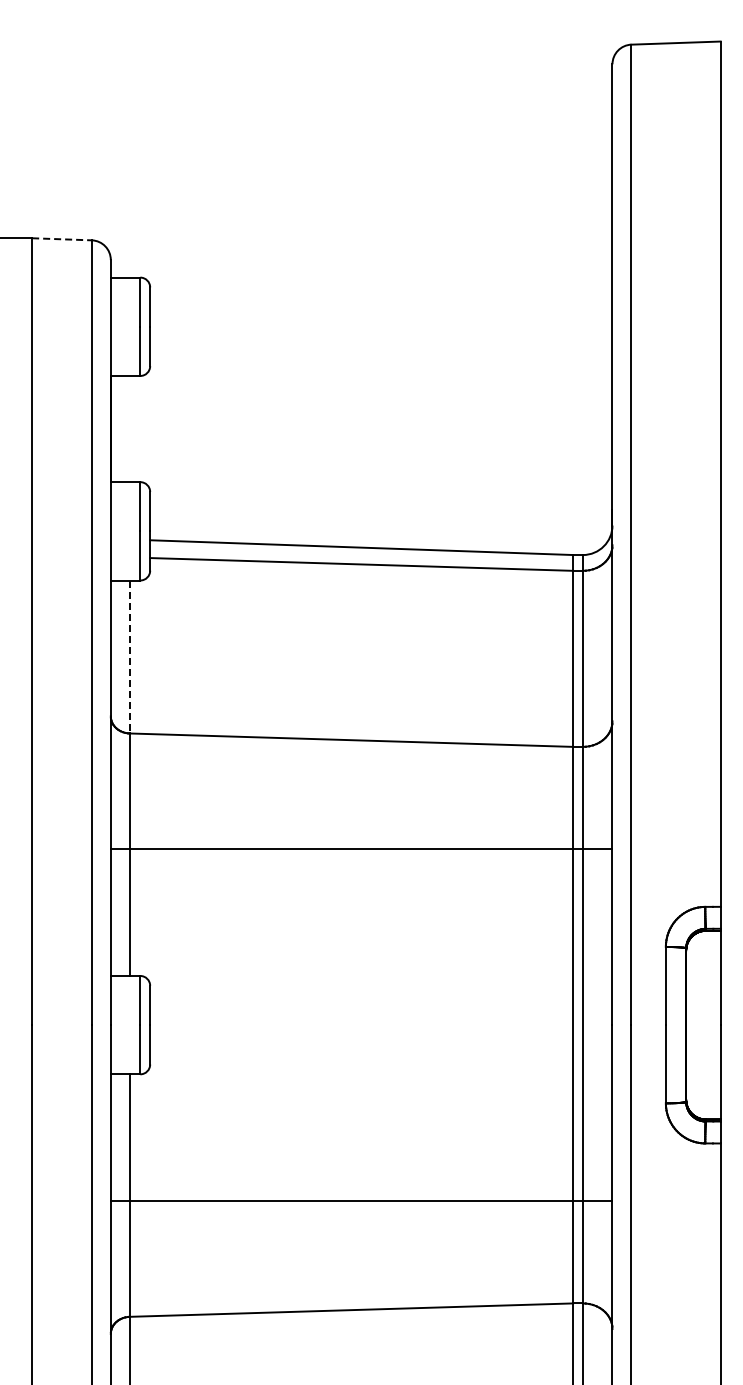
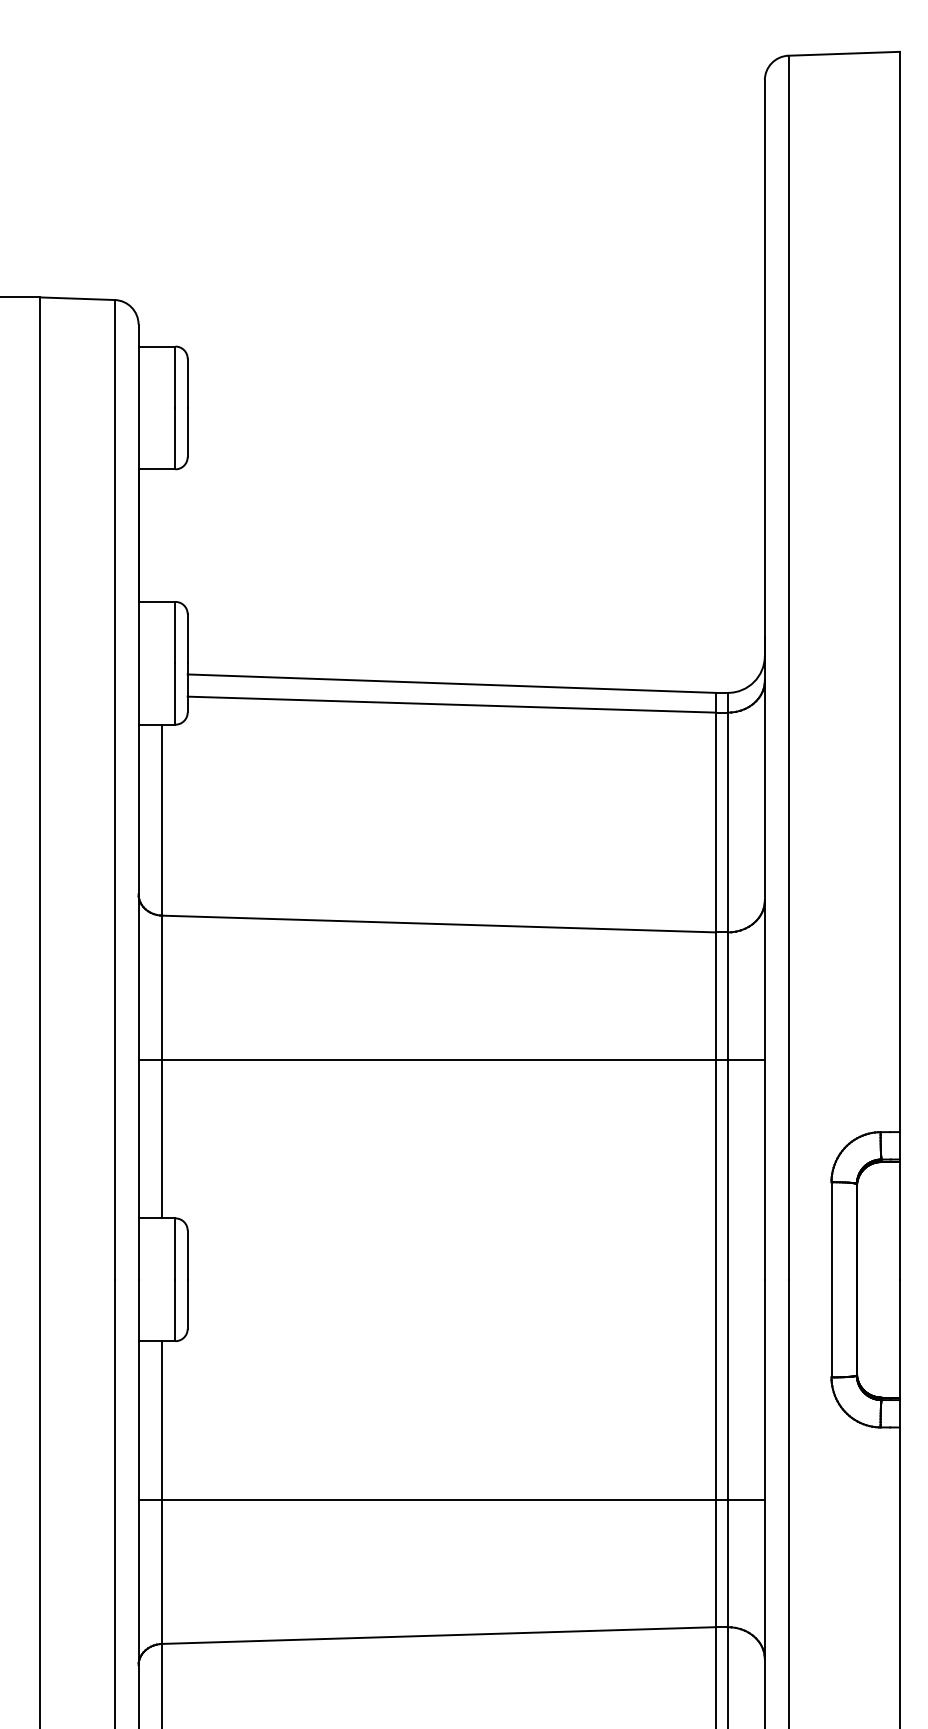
line: (62, 239) -> (78, 298), dashed -> solid
line: (129, 657) -> (161, 820), dashed -> solid

